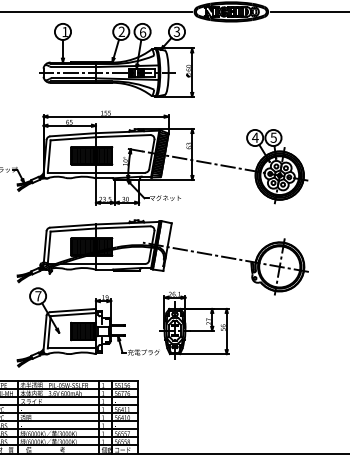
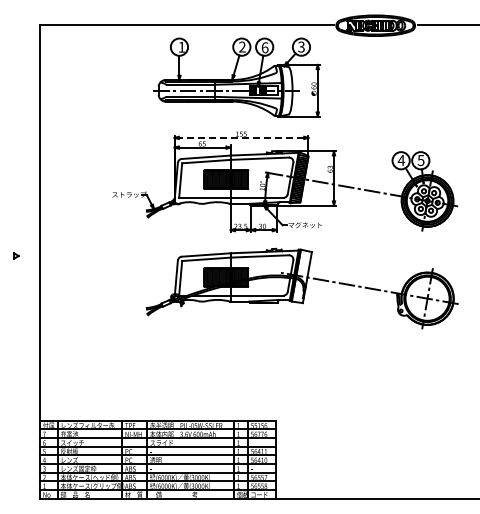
part: (116, 60) -> (236, 77), moved
line: (106, 116) -> (241, 137), solid -> dashed
part: (122, 327) -> (259, 363), removed

